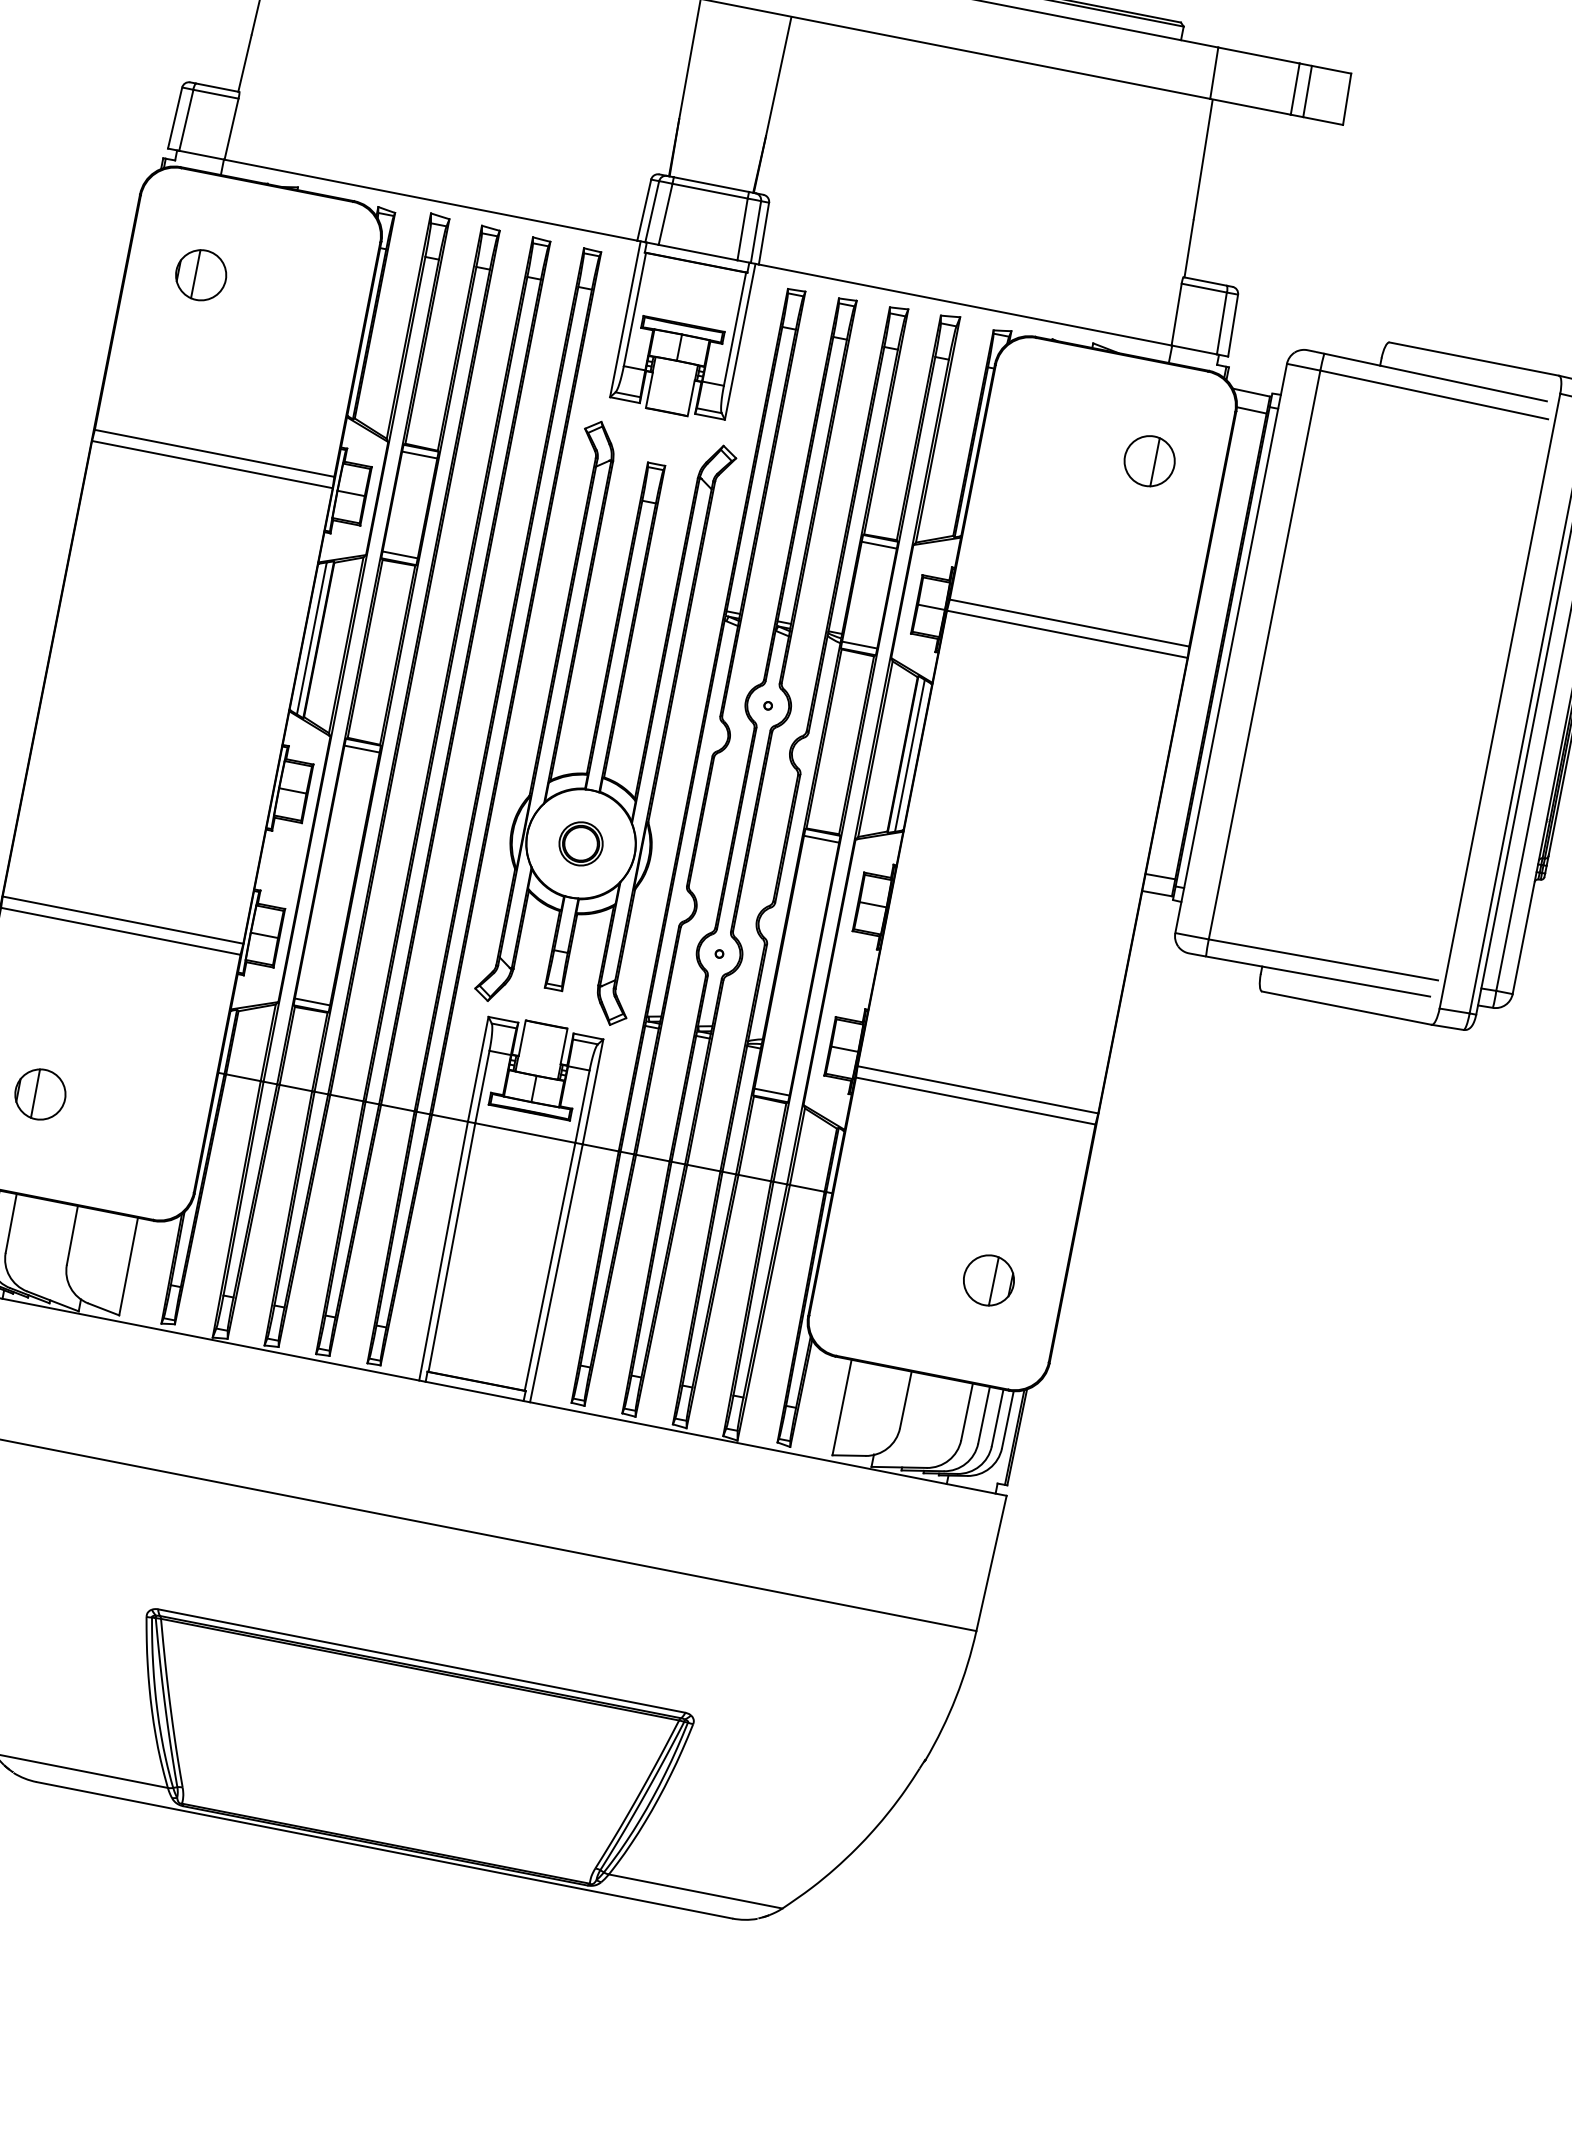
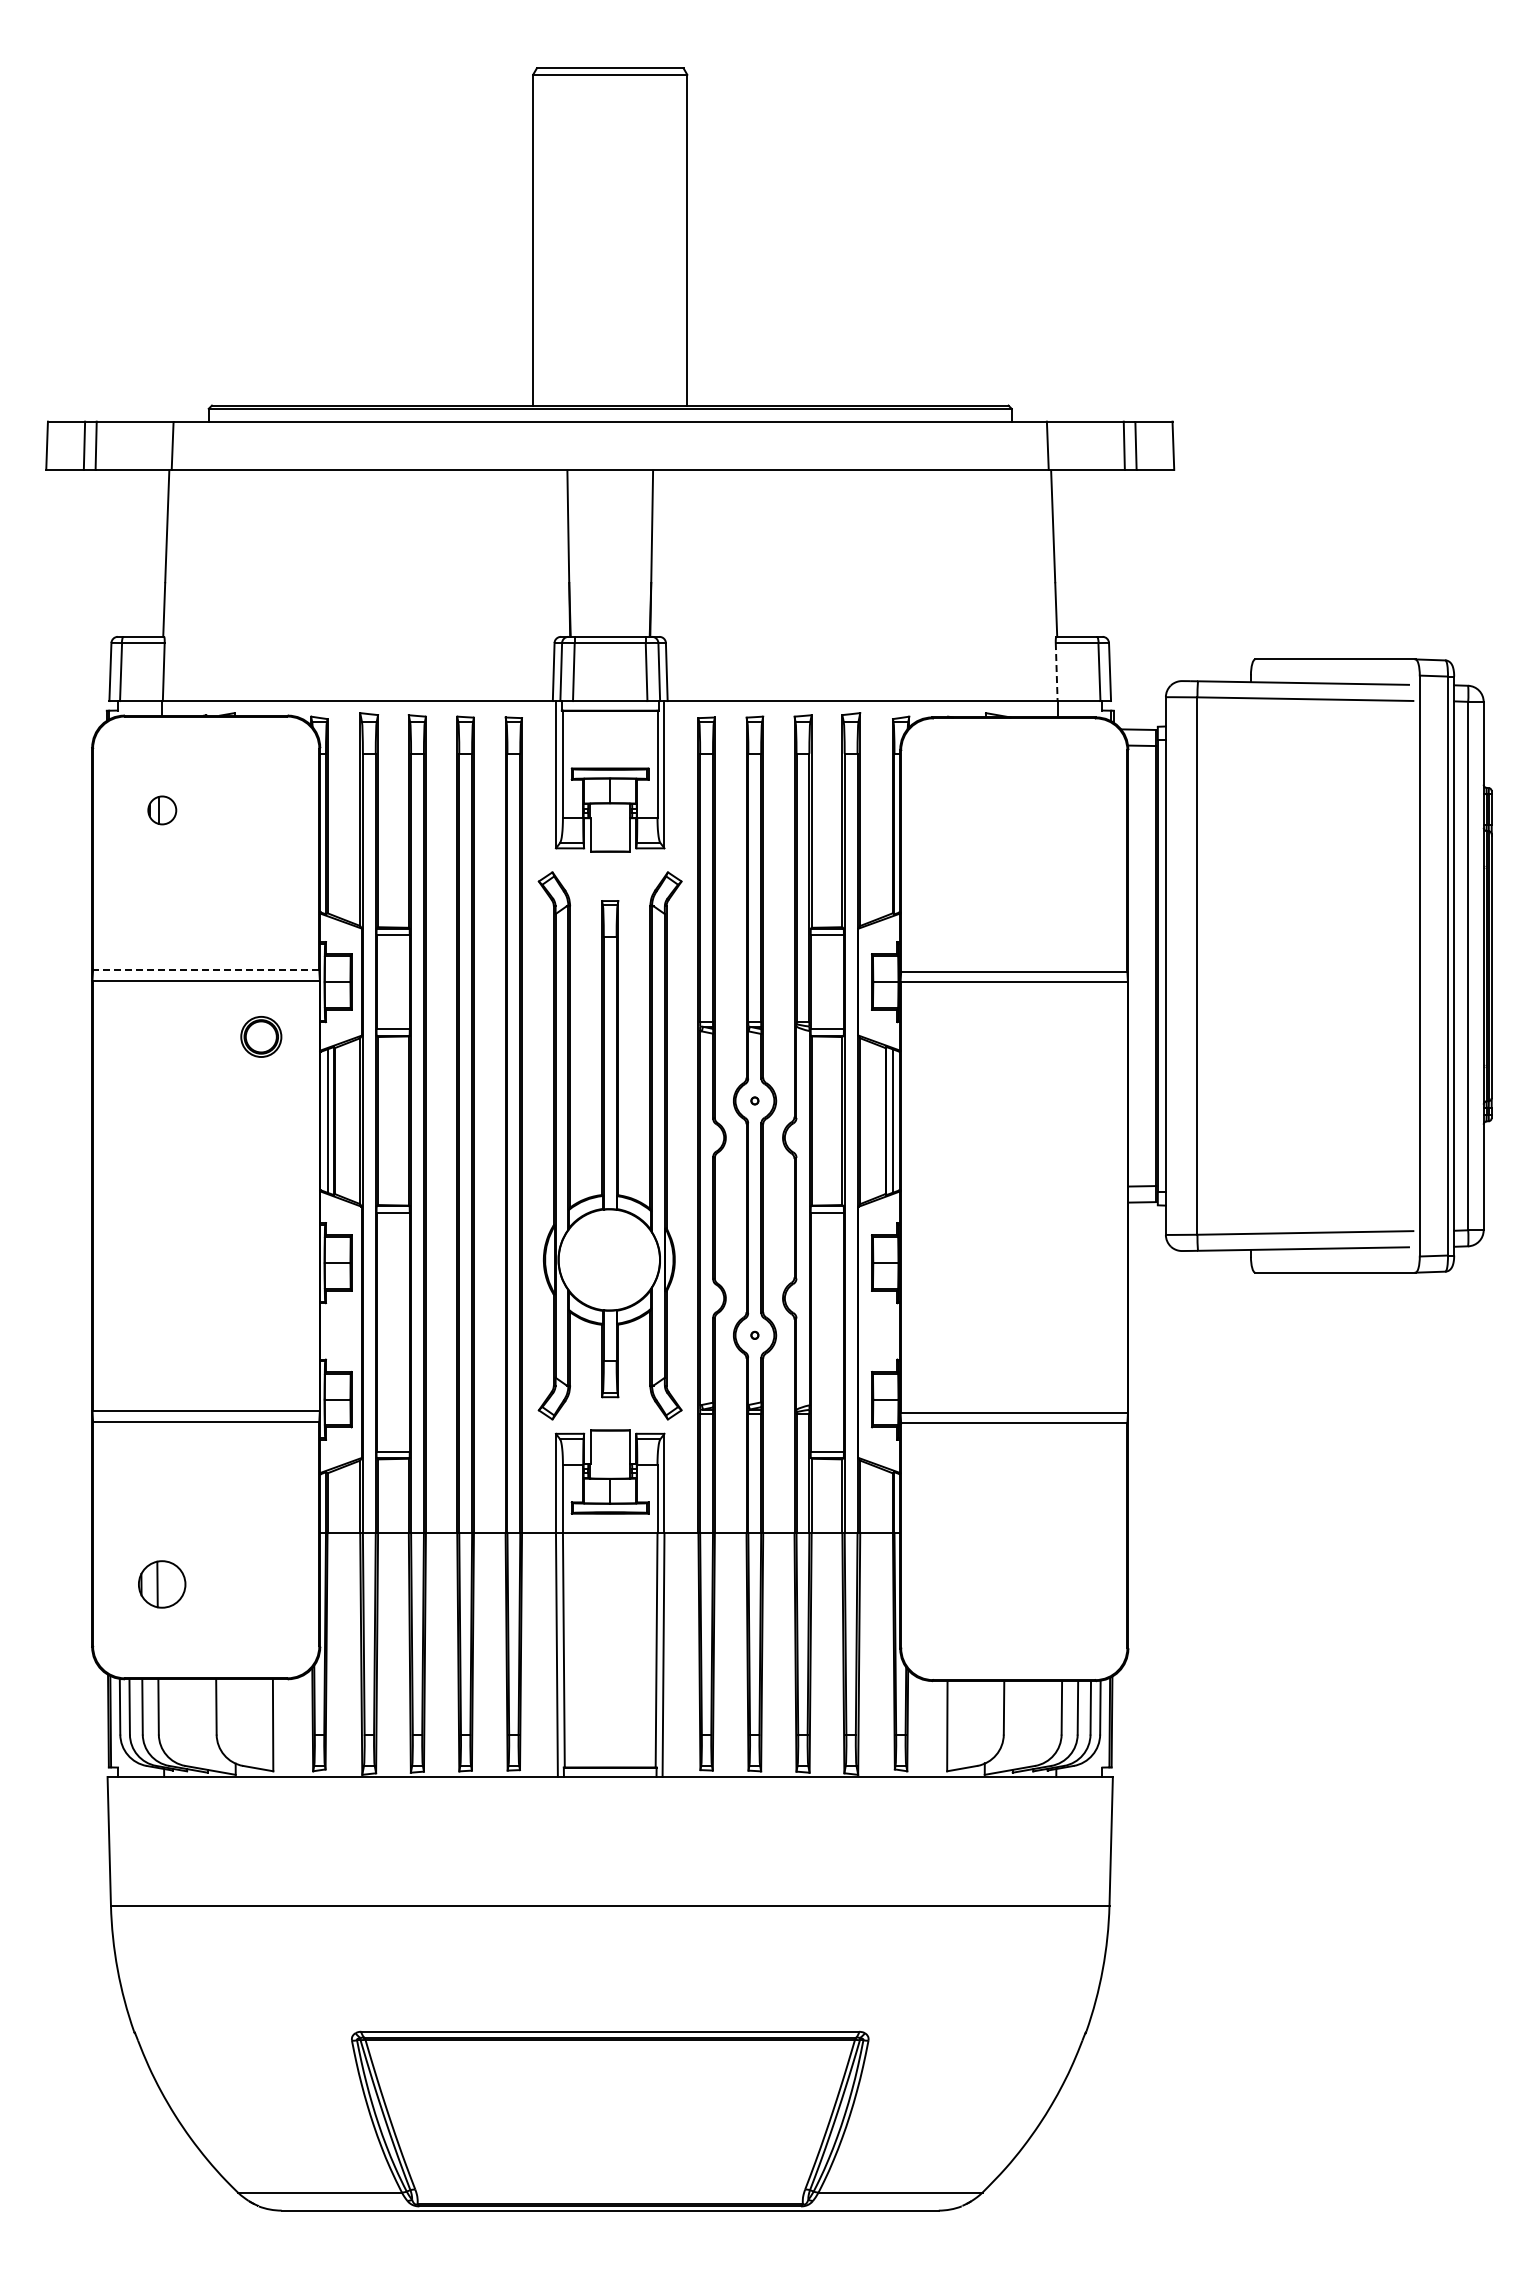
part: (201, 275) -> (162, 810), size x0.6
line: (1176, 315) -> (1056, 672), solid -> dashed
line: (213, 453) -> (205, 970), solid -> dashed
part: (1149, 461) -> (1058, 810), removed
part: (581, 843) -> (261, 1036), moved
part: (989, 1280) -> (1058, 1584), removed

